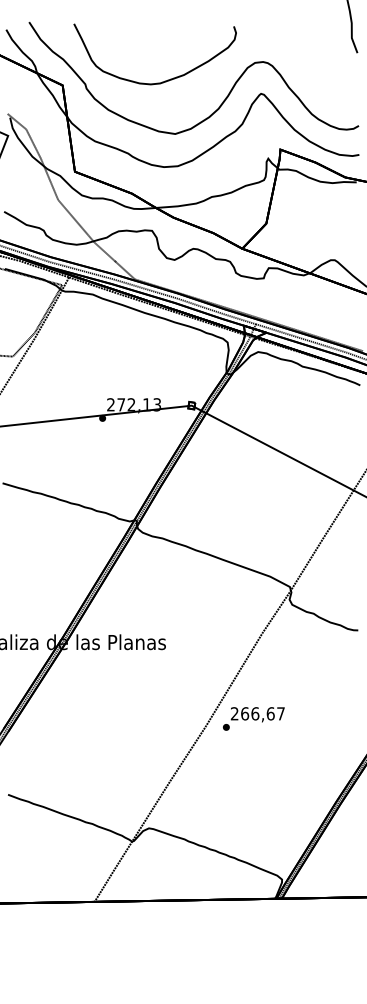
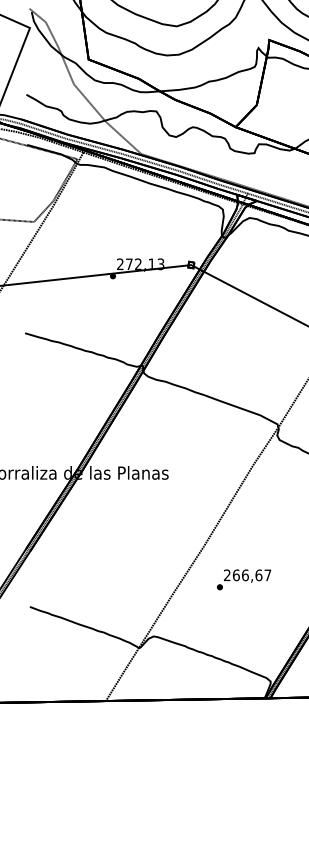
text: (253, 718) -> (243, 579), moved

